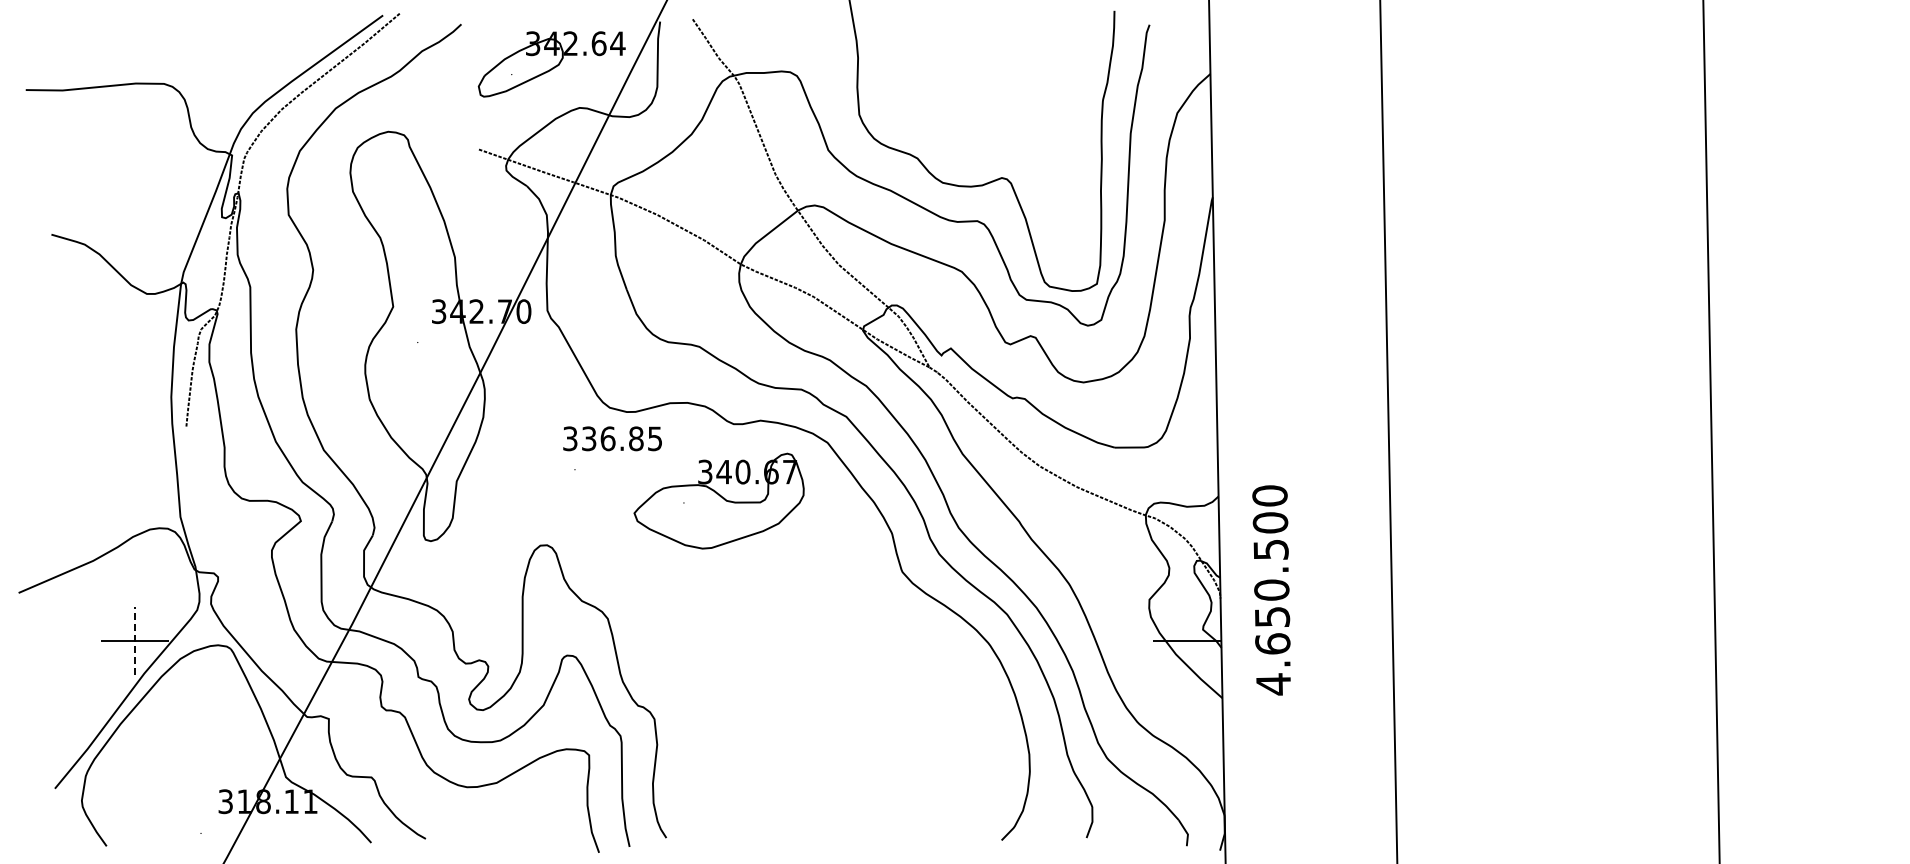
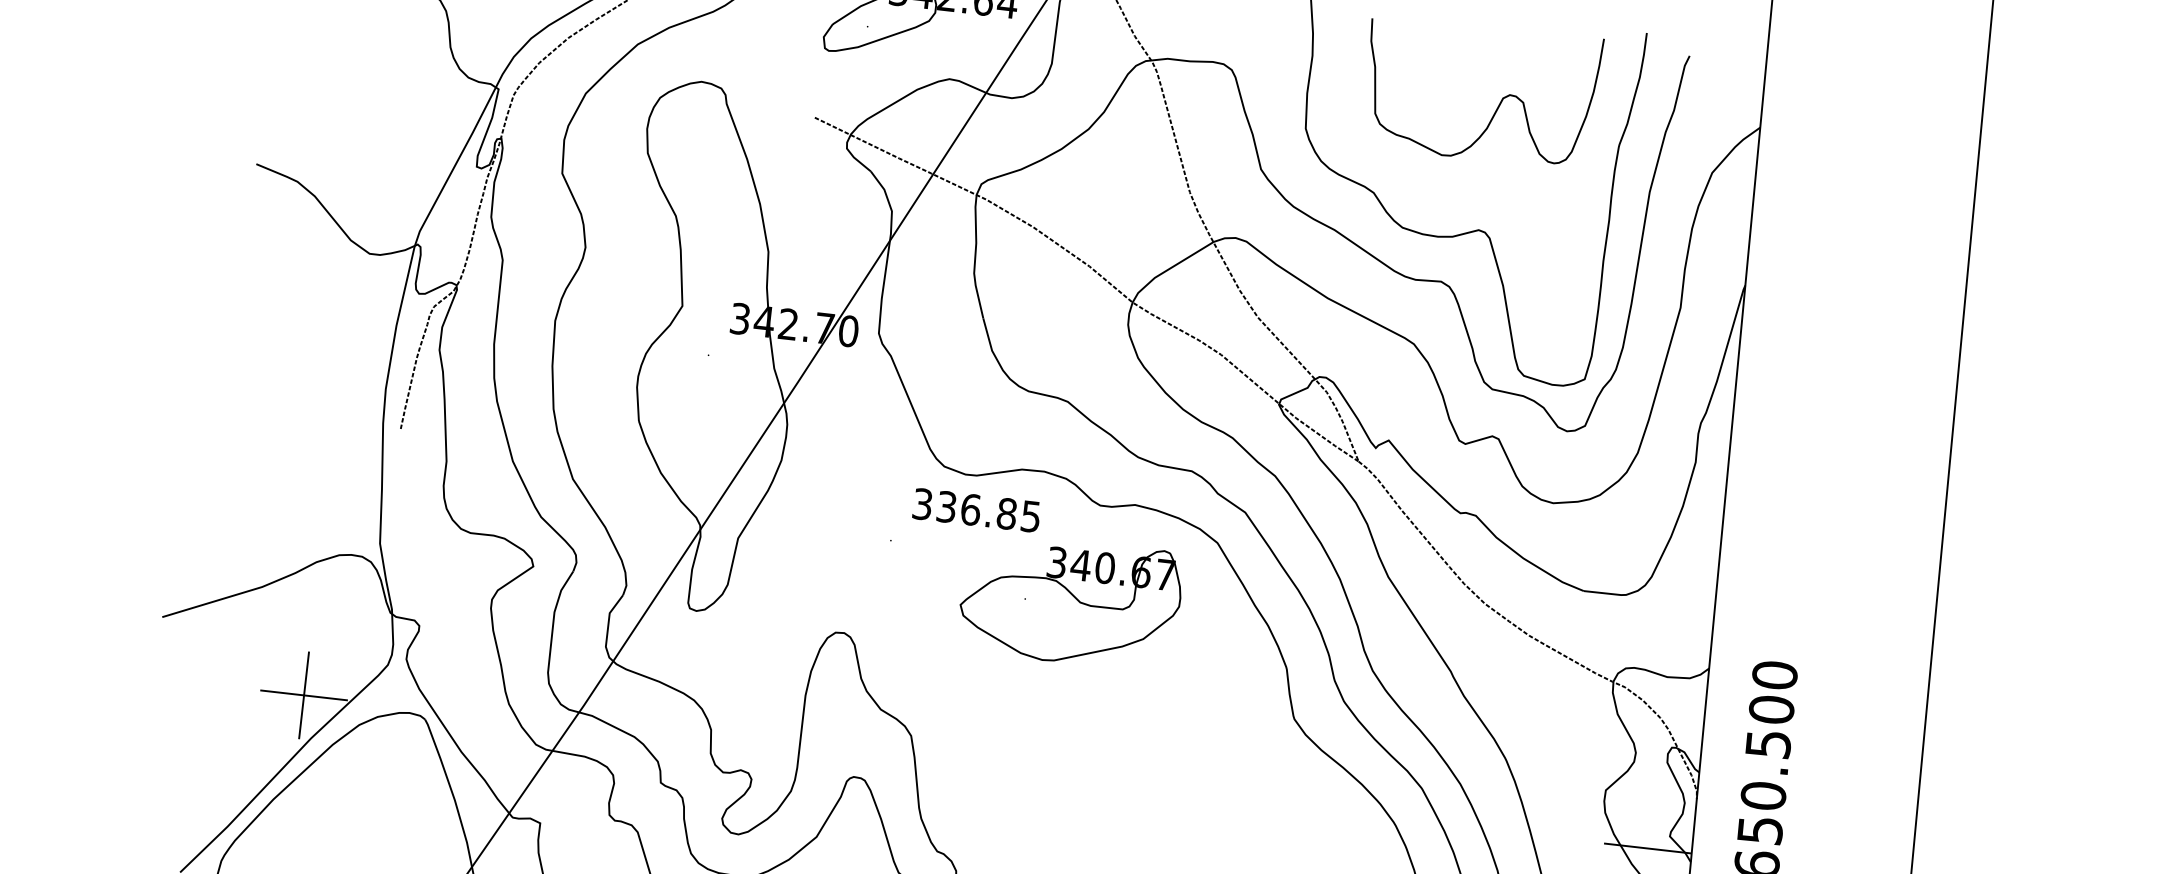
curve: (1006, 77) -> (1499, 102), added
text: (612, 438) -> (976, 510), moved
line: (135, 640) -> (304, 694), dashed -> solid

